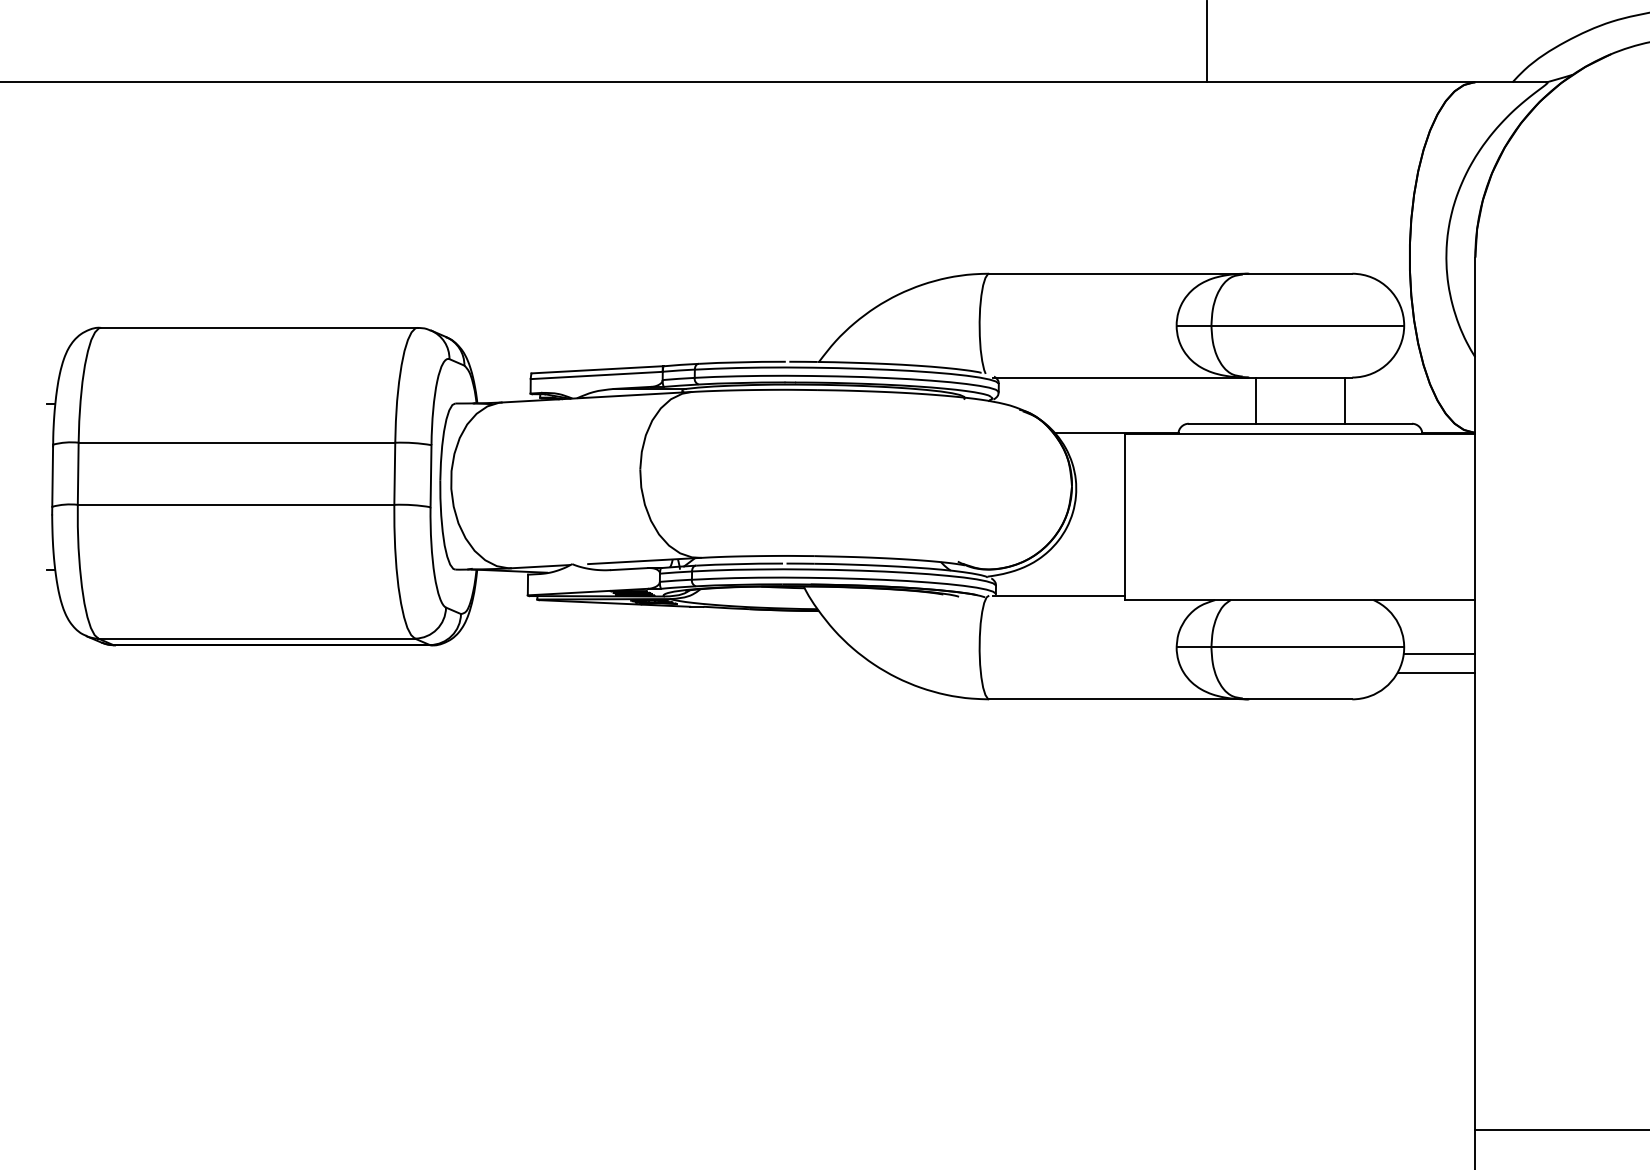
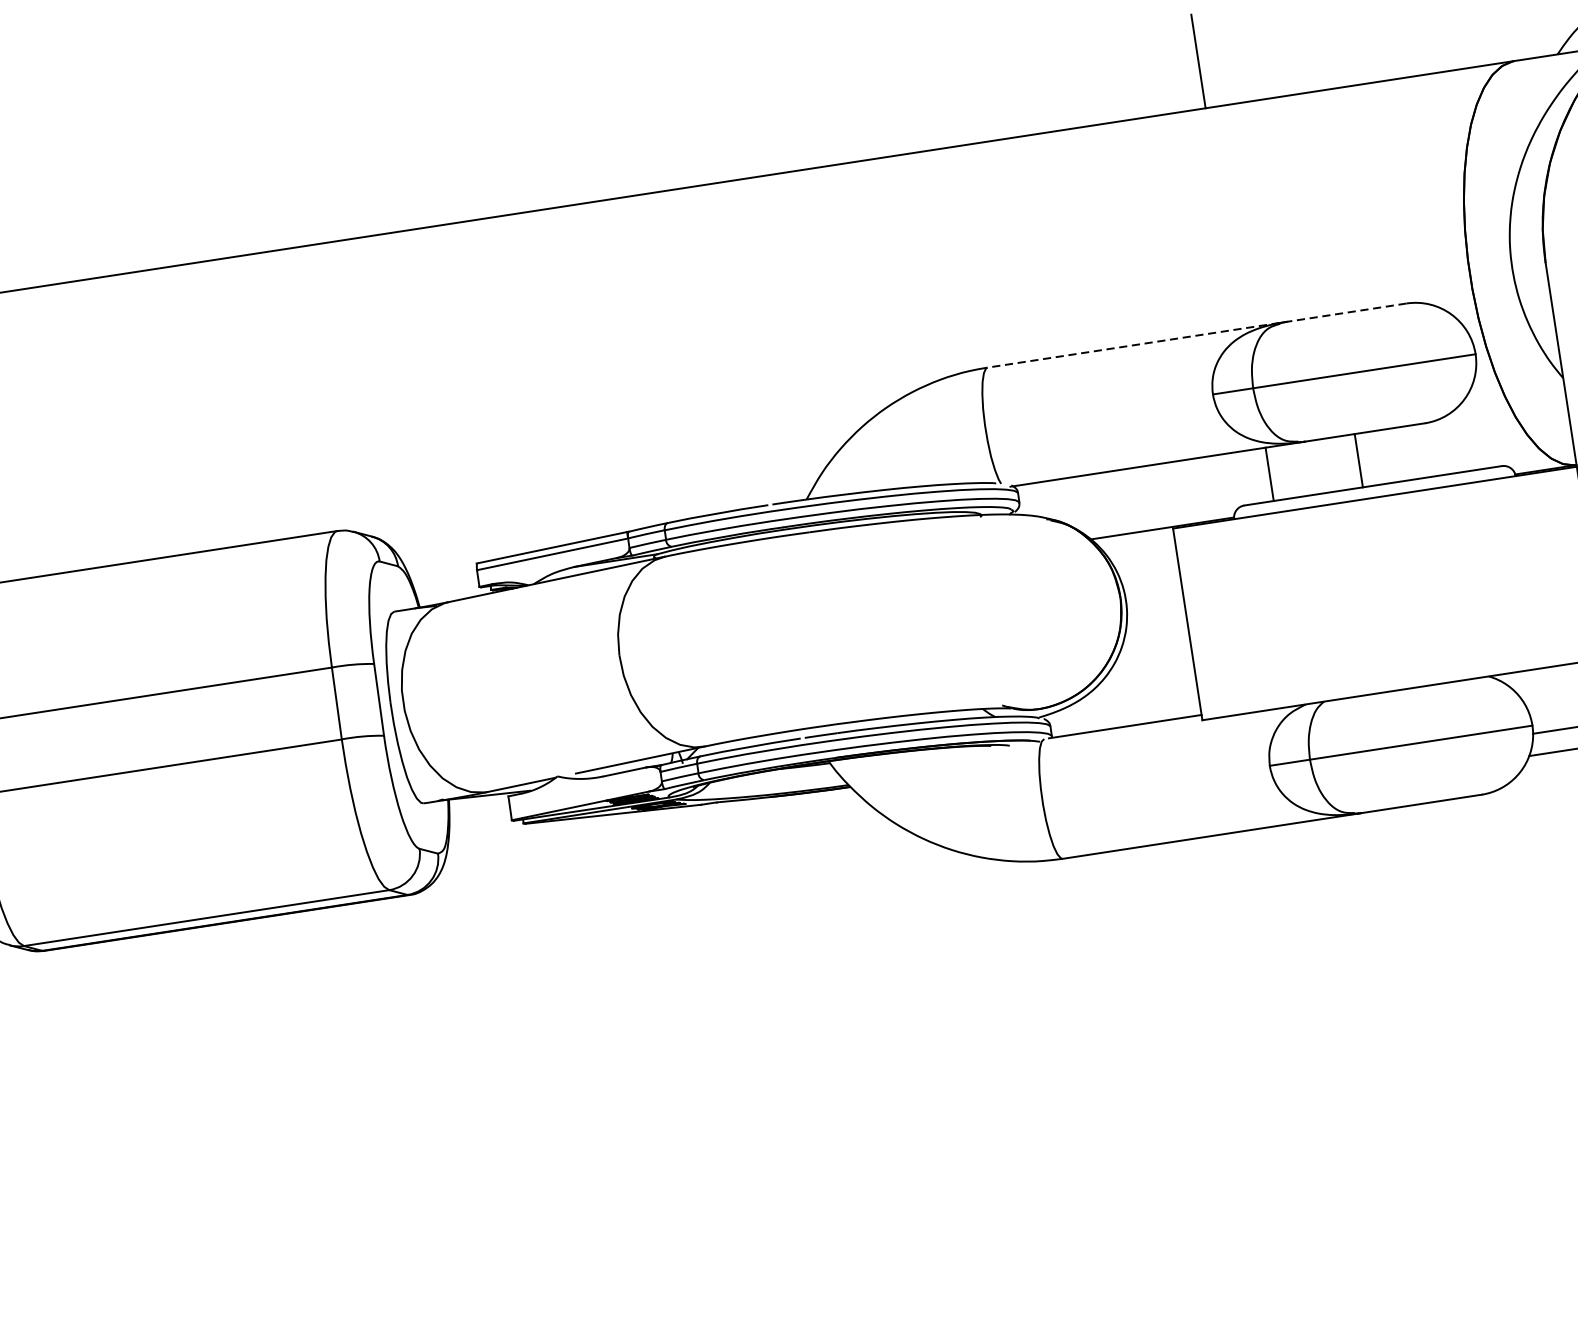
line: (1170, 273) -> (1196, 335), solid -> dashed
line: (1256, 400) -> (1269, 474), moved
line: (1344, 400) -> (1358, 460), moved

